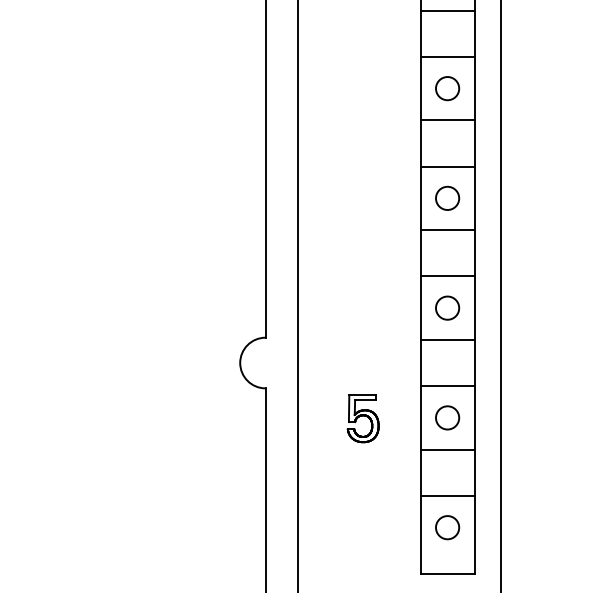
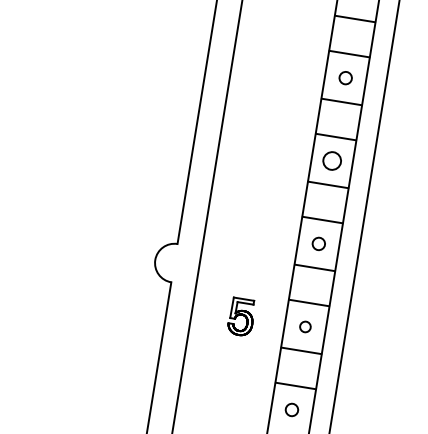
circle: (447, 88) -> (345, 77), size x0.7
circle: (447, 307) -> (318, 243), size x0.7
circle: (447, 417) -> (305, 326), size x0.6
circle: (447, 527) -> (291, 409), size x0.7

